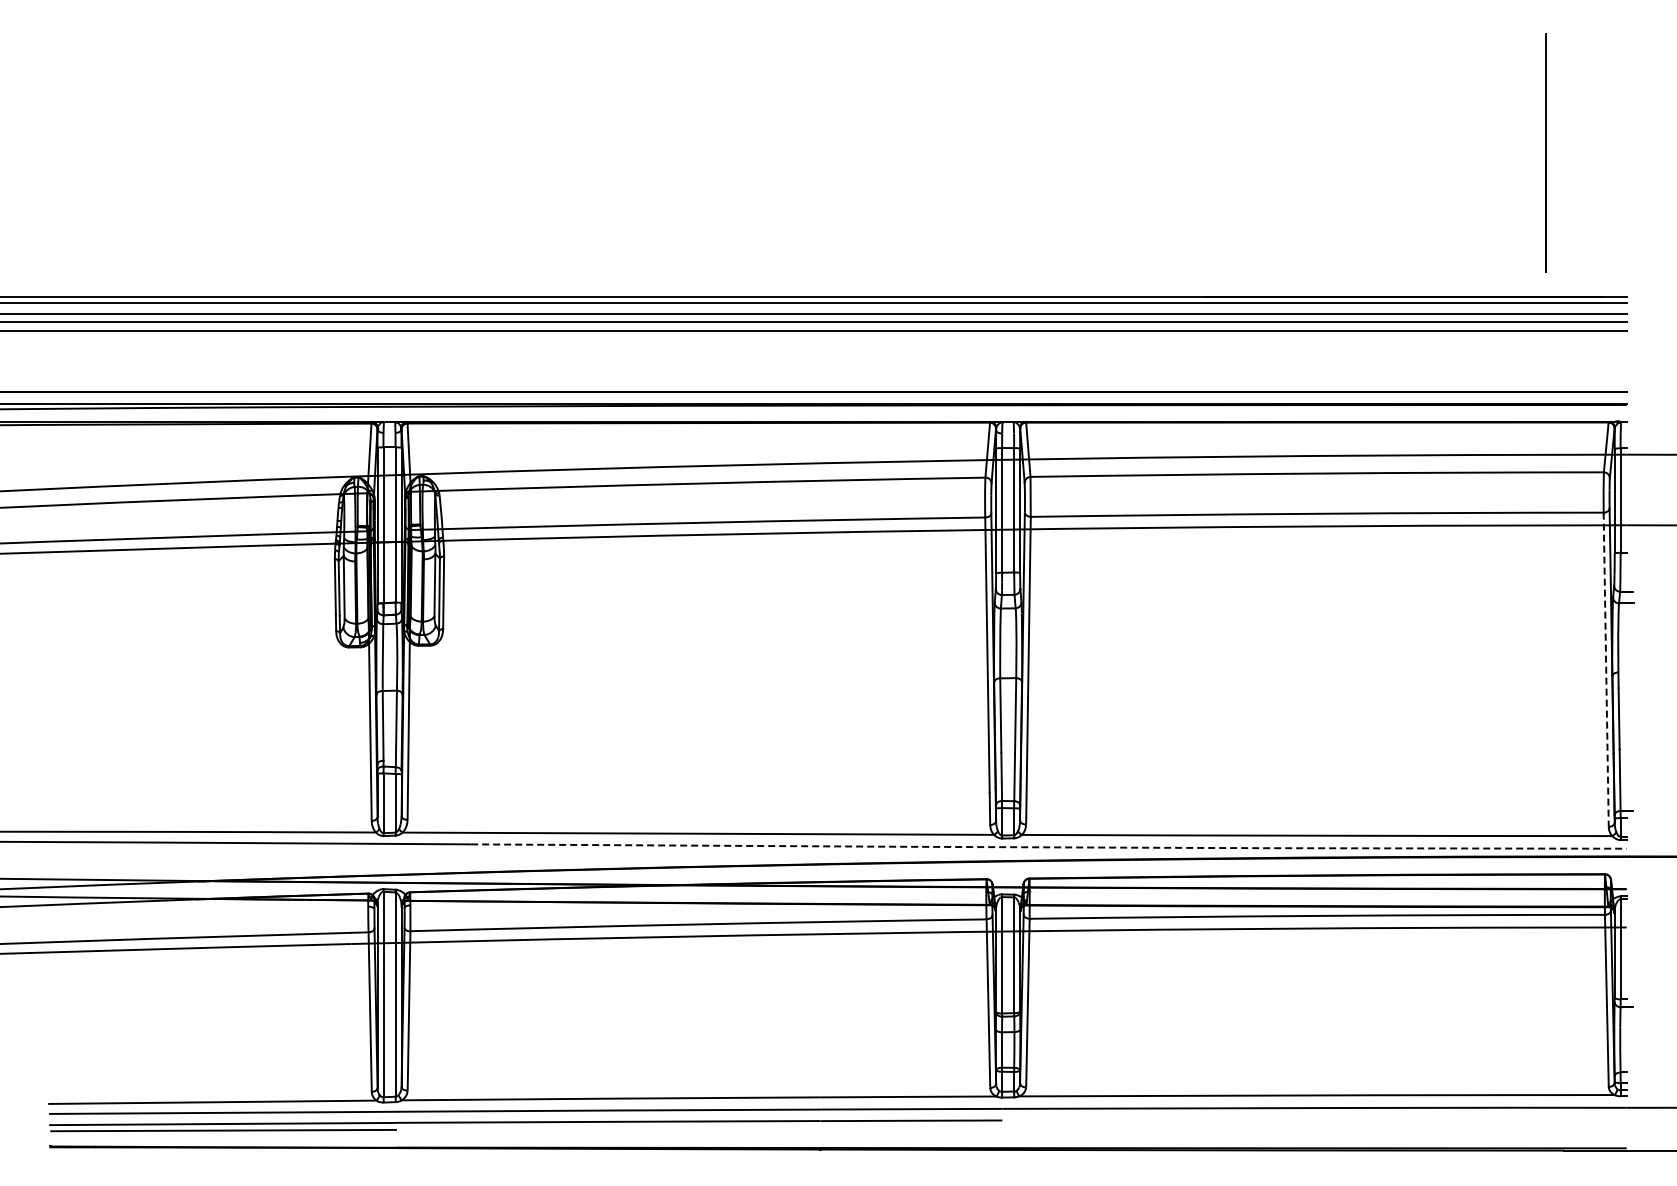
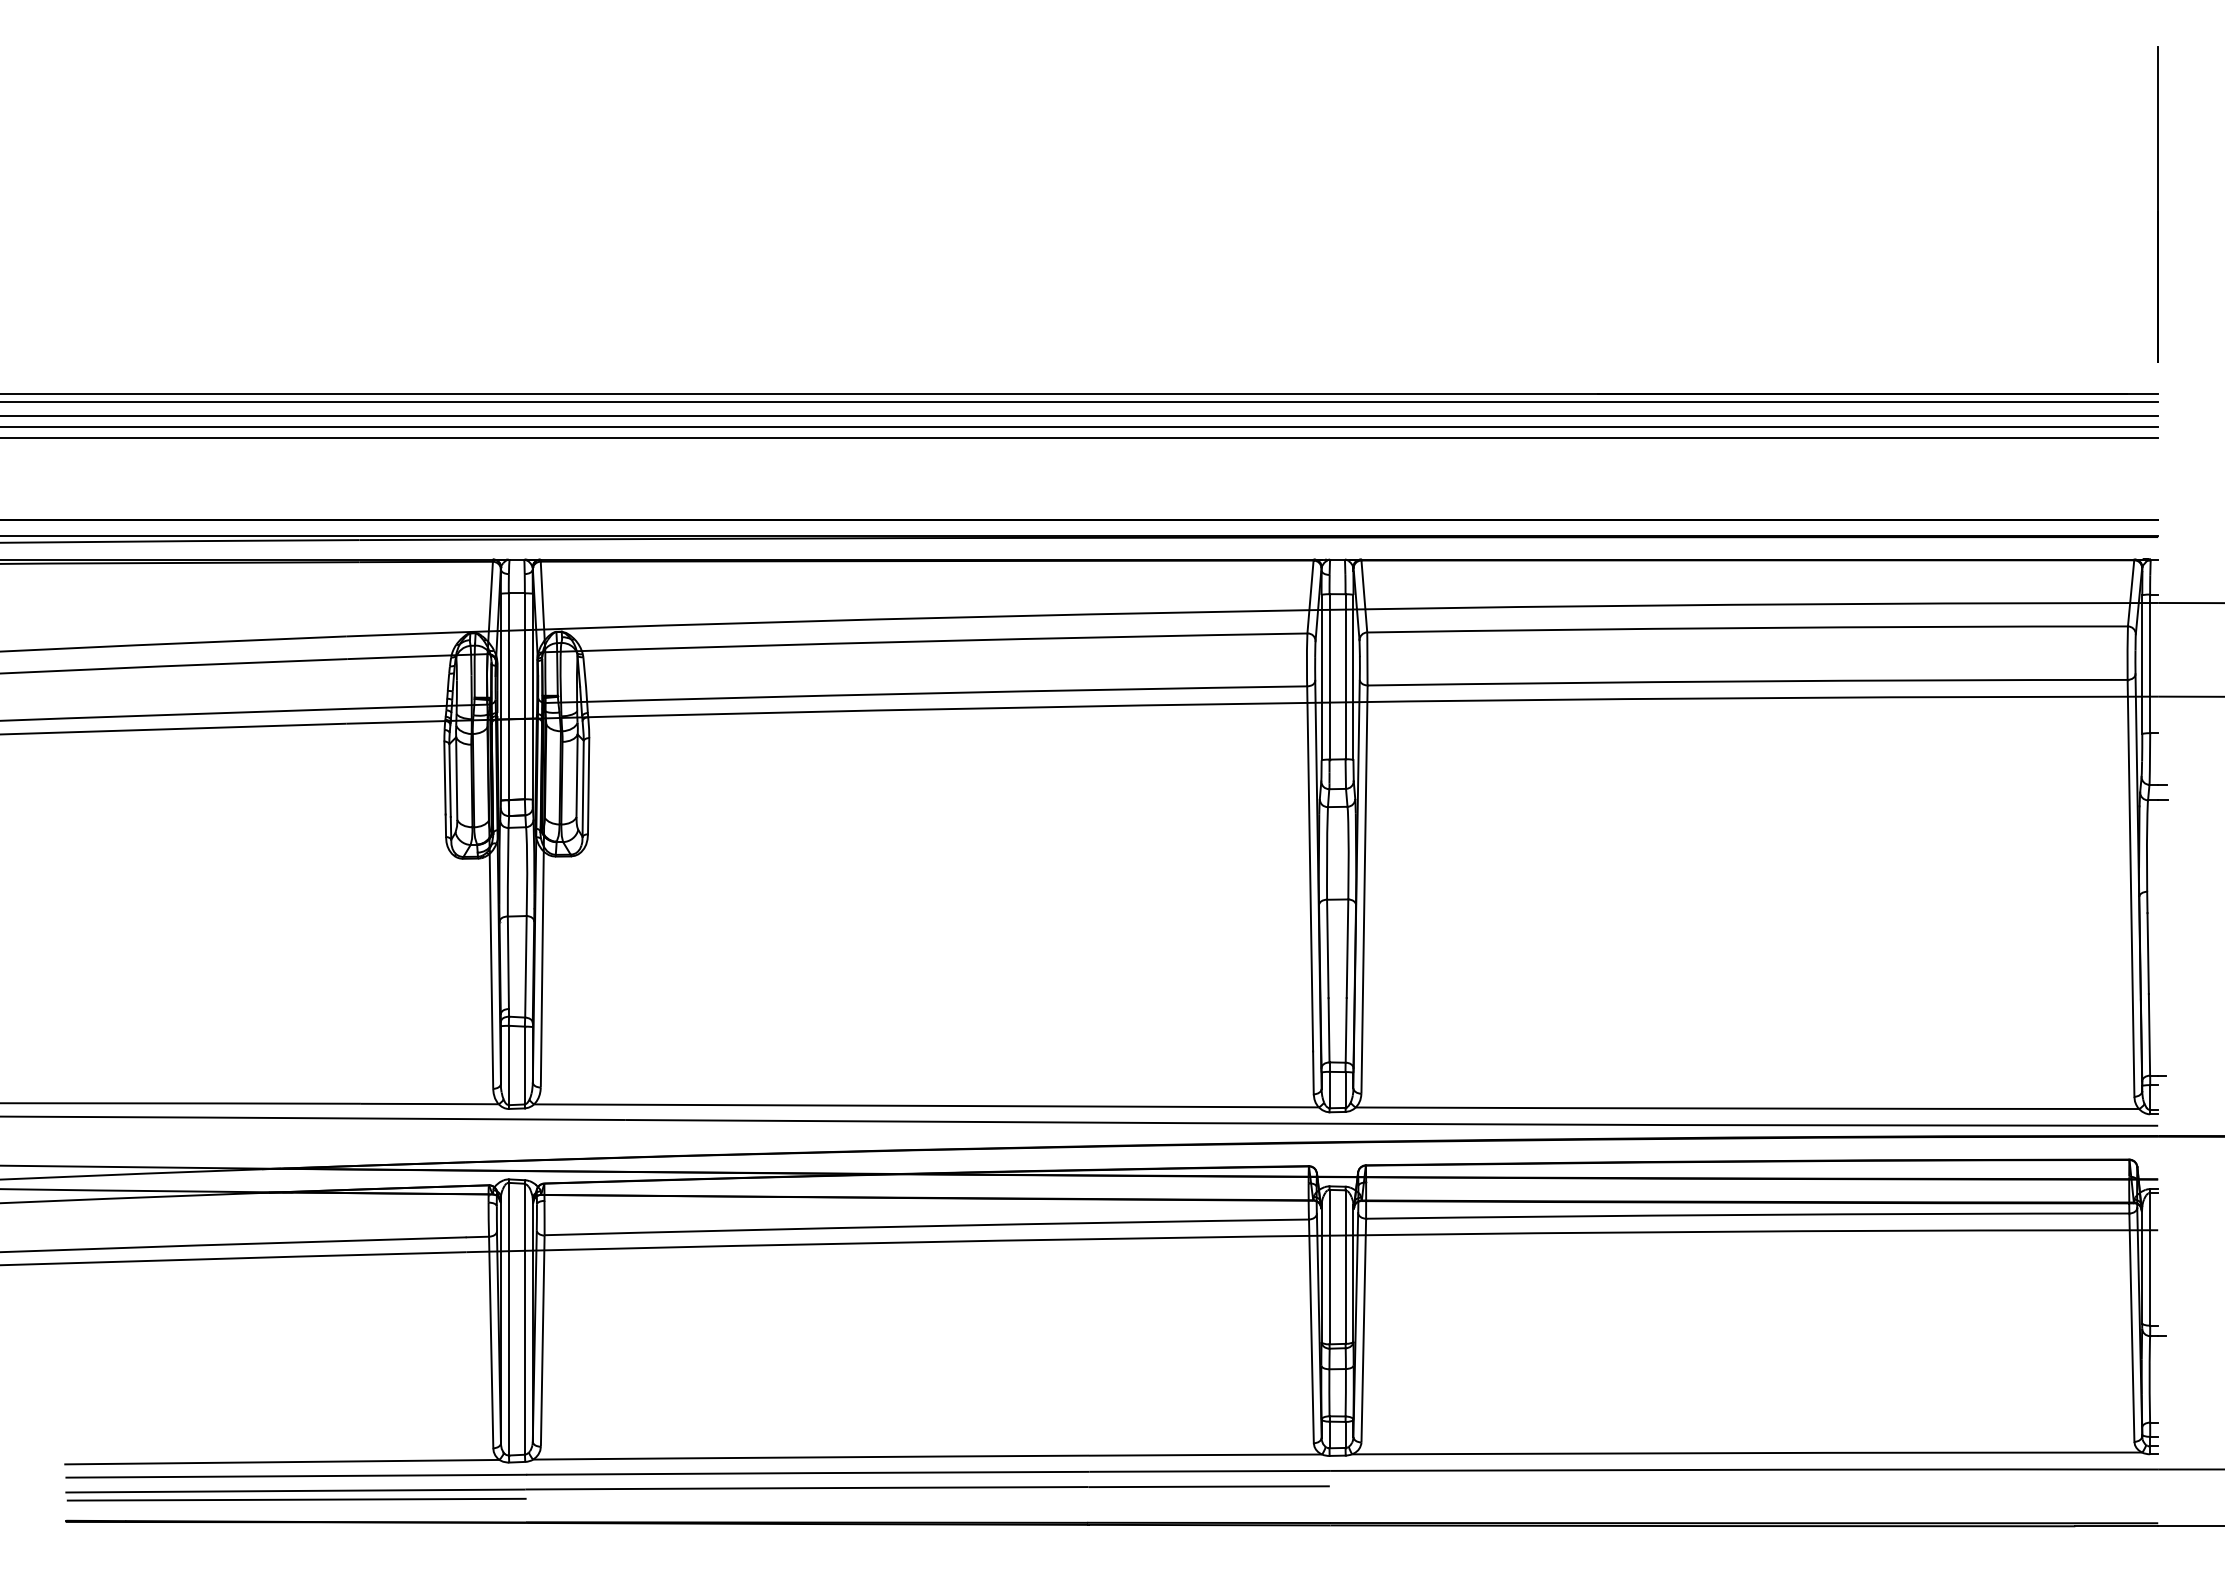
line: (1545, 152) -> (2157, 203), moved
line: (1606, 670) -> (2131, 889), dashed -> solid
line: (1048, 847) -> (1391, 1124), dashed -> solid

